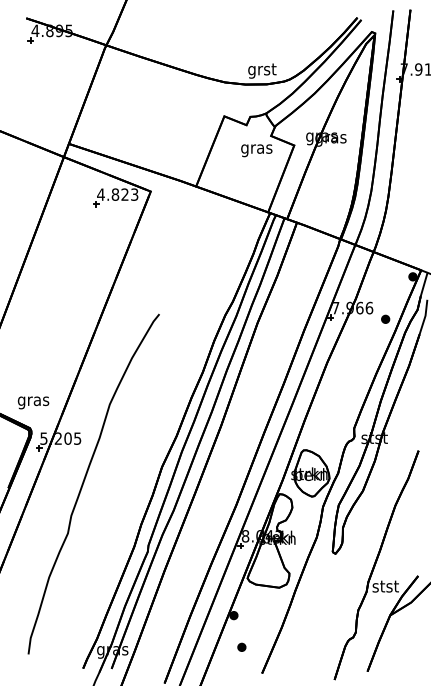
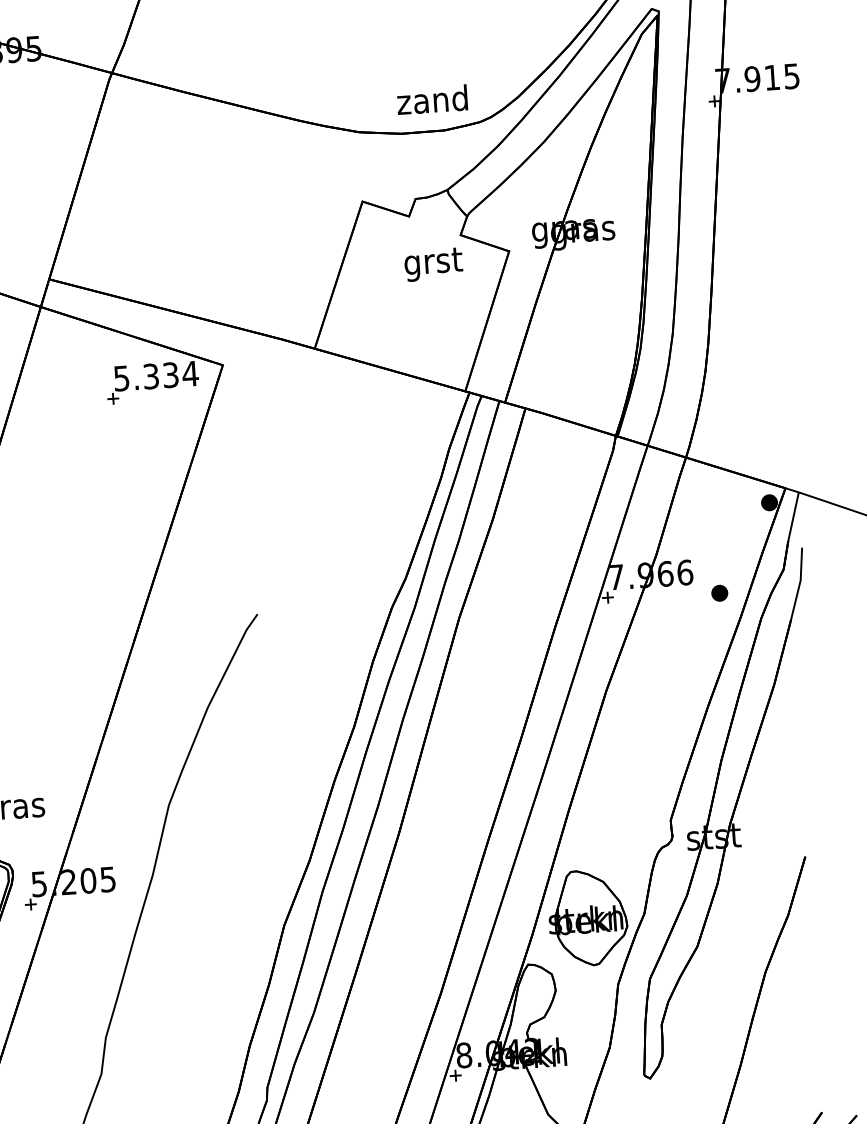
text: (261, 70) -> (431, 102), grst -> zand
text: (256, 149) -> (432, 264), gras -> grst
text: (117, 194) -> (155, 375), 4.823 -> 5.334

